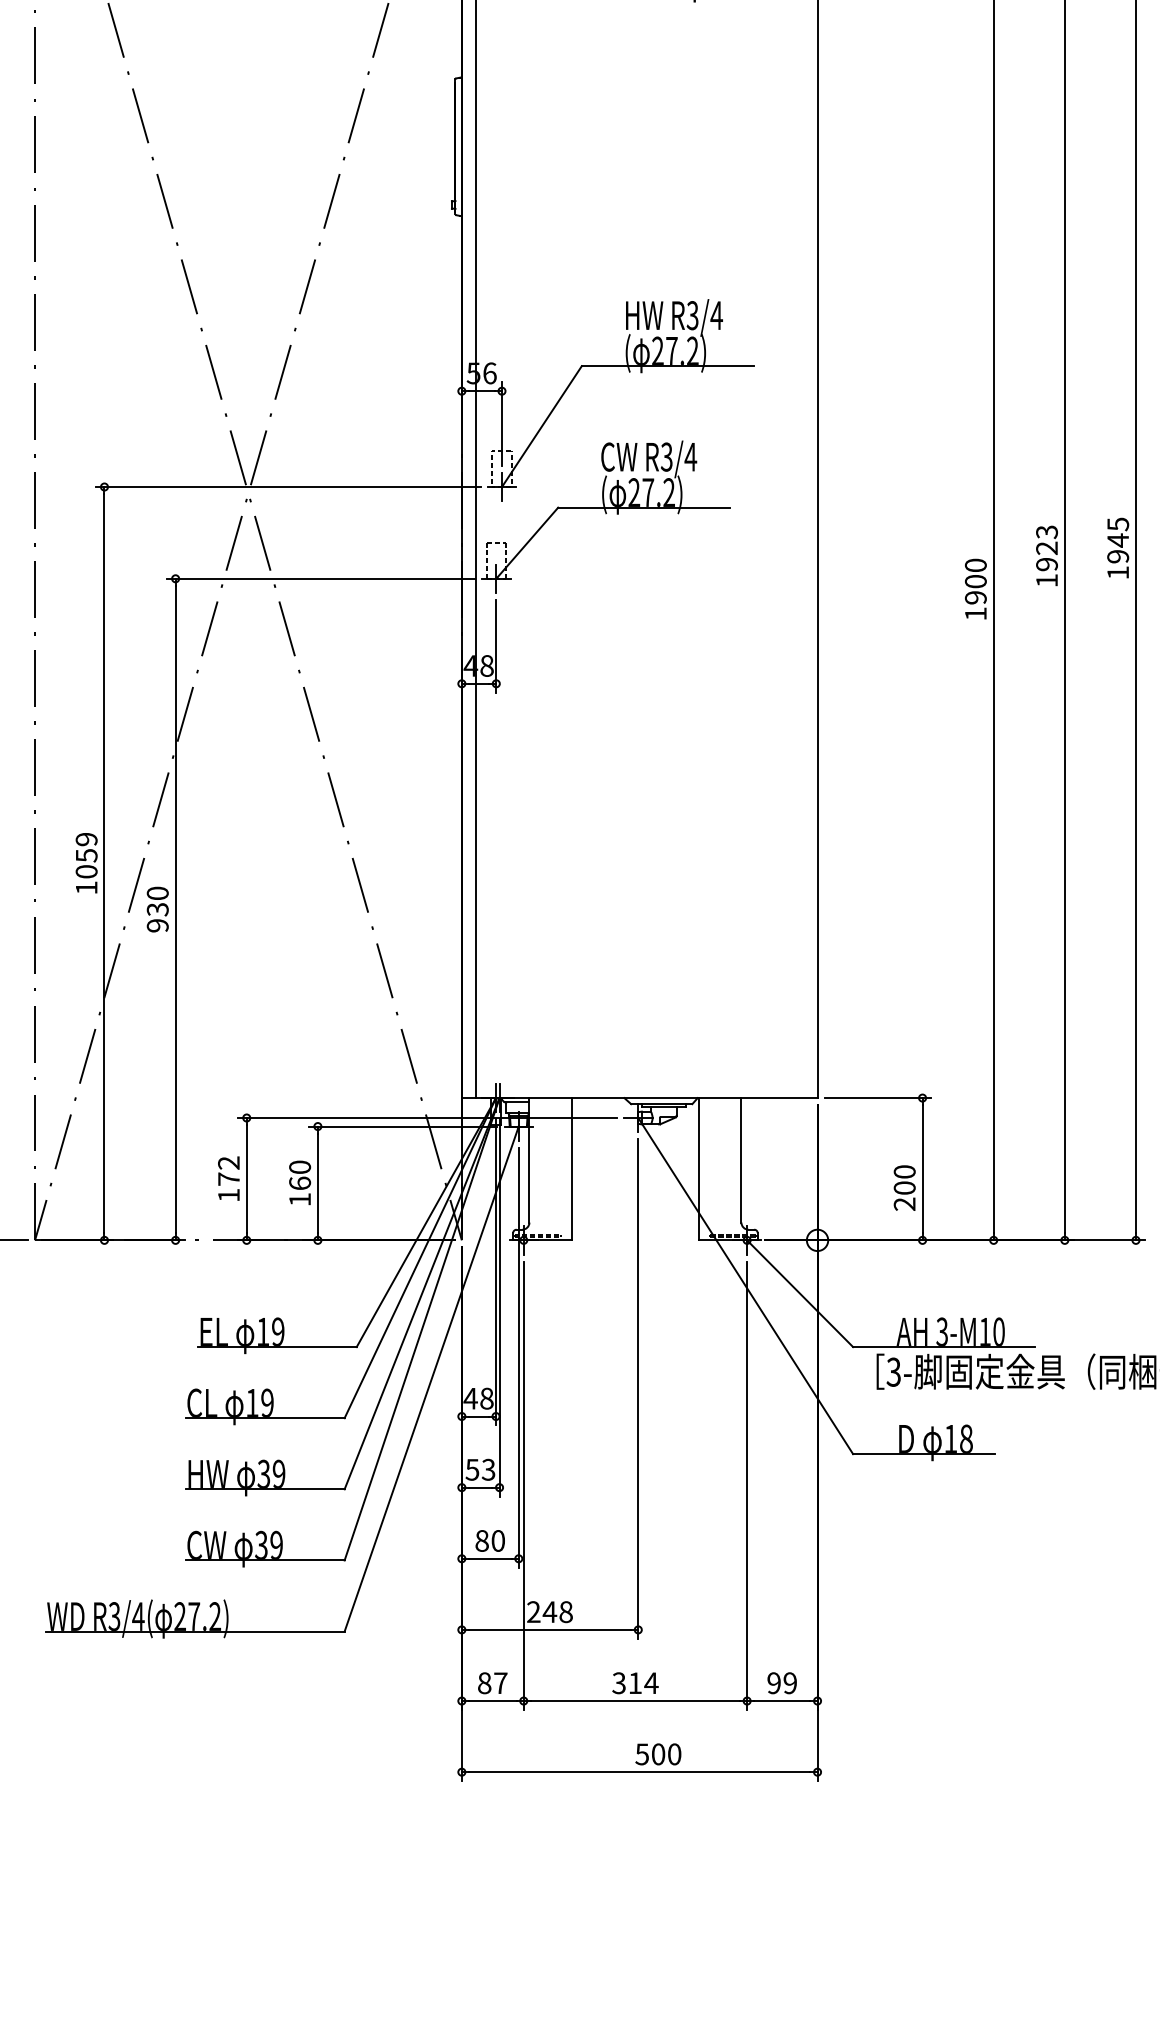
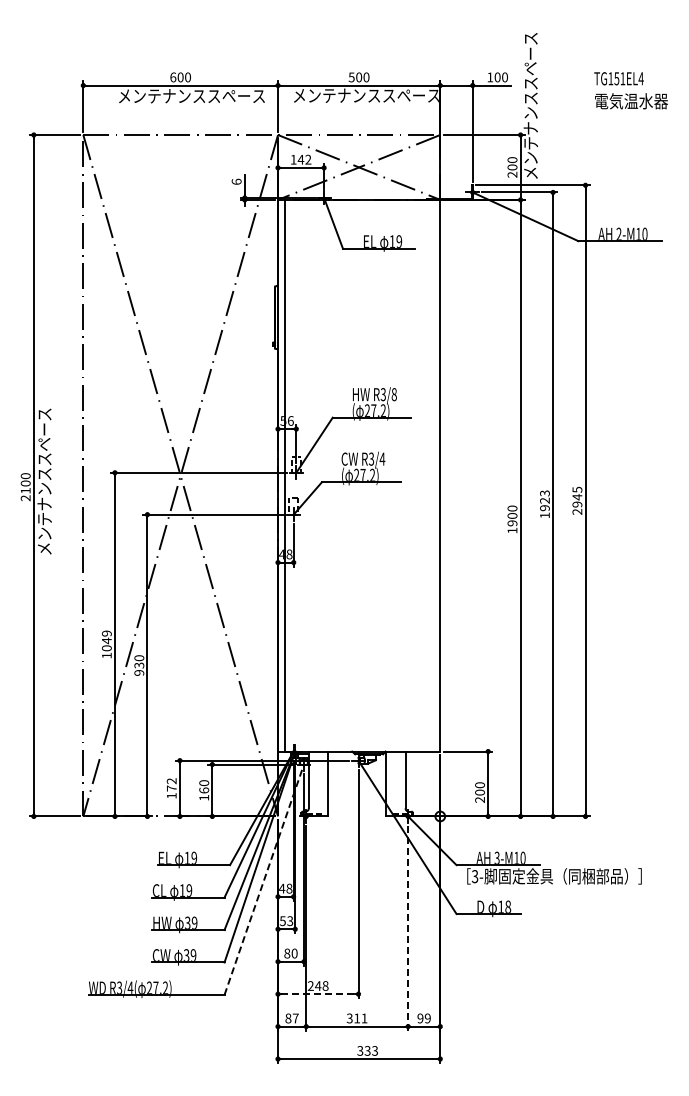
text: (717, 315) -> (394, 394), R3/4 -> R3/8
text: (1118, 571) -> (577, 511), 1945 -> 2945
text: (85, 854) -> (106, 640), 1059 -> 1049
line: (432, 1378) -> (264, 879), solid -> dashed
line: (747, 1485) -> (408, 928), solid -> dashed
line: (550, 1630) -> (318, 994), solid -> dashed
text: (651, 1683) -> (364, 1018), 314 -> 311
text: (657, 1753) -> (367, 1050), 500 -> 333

